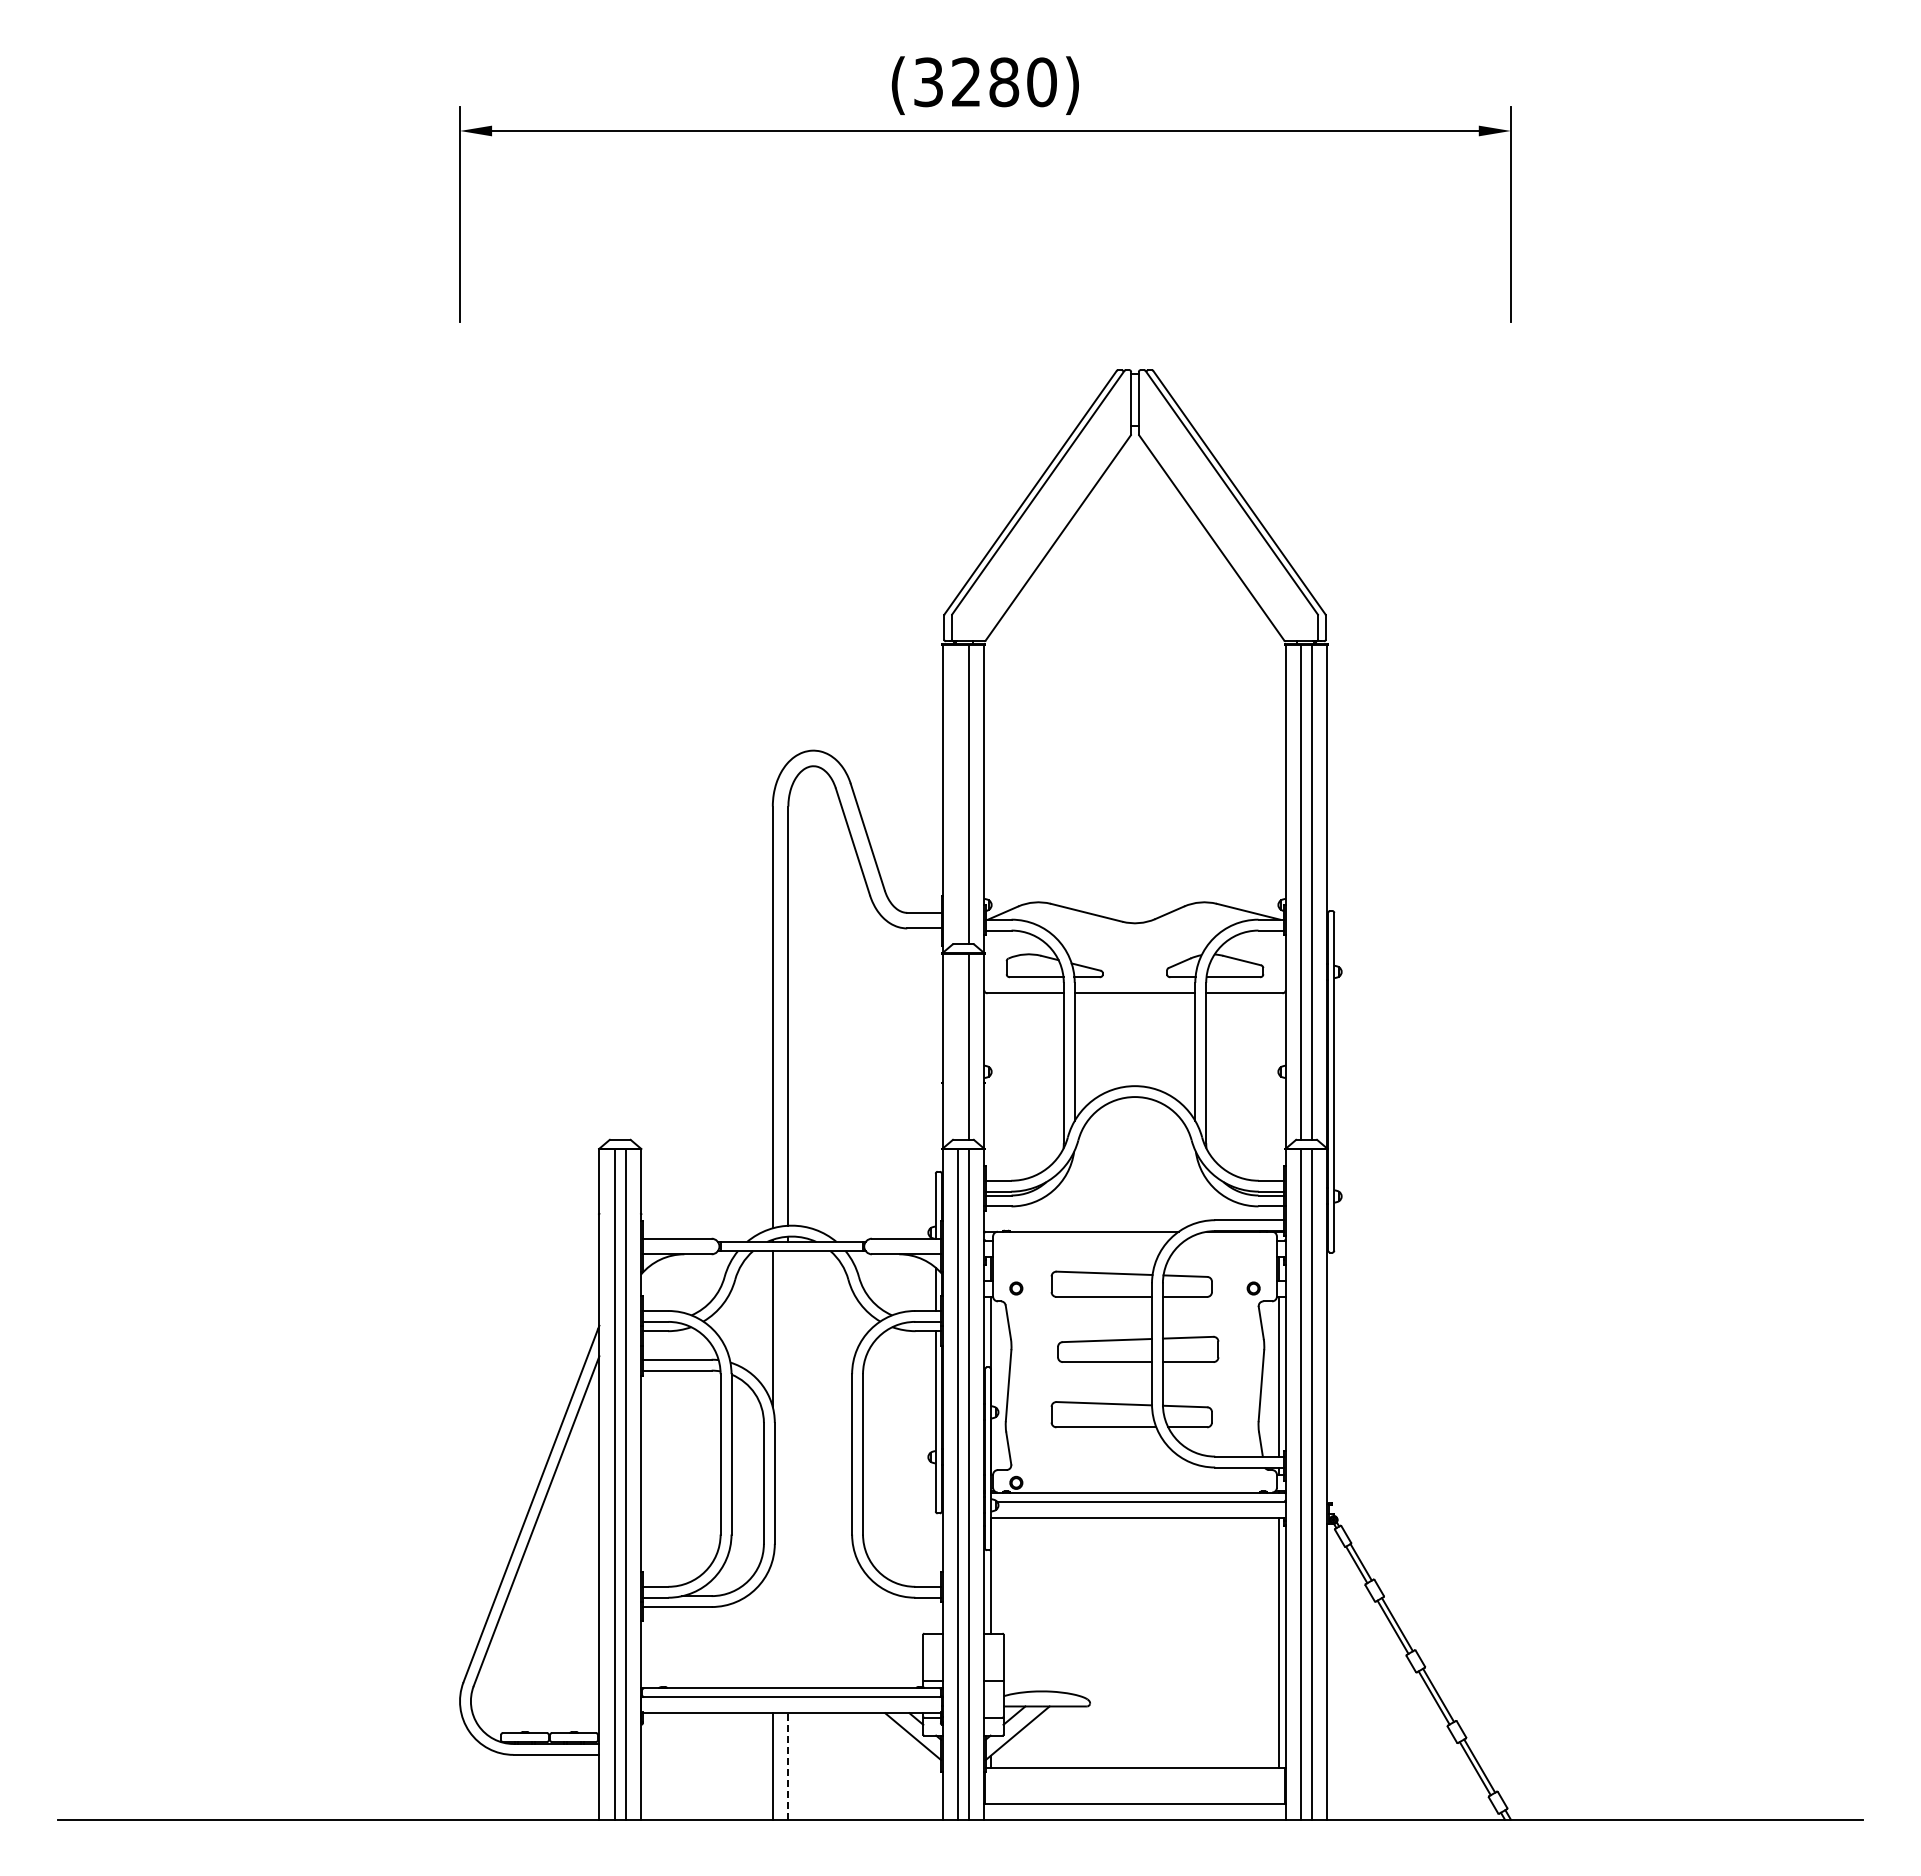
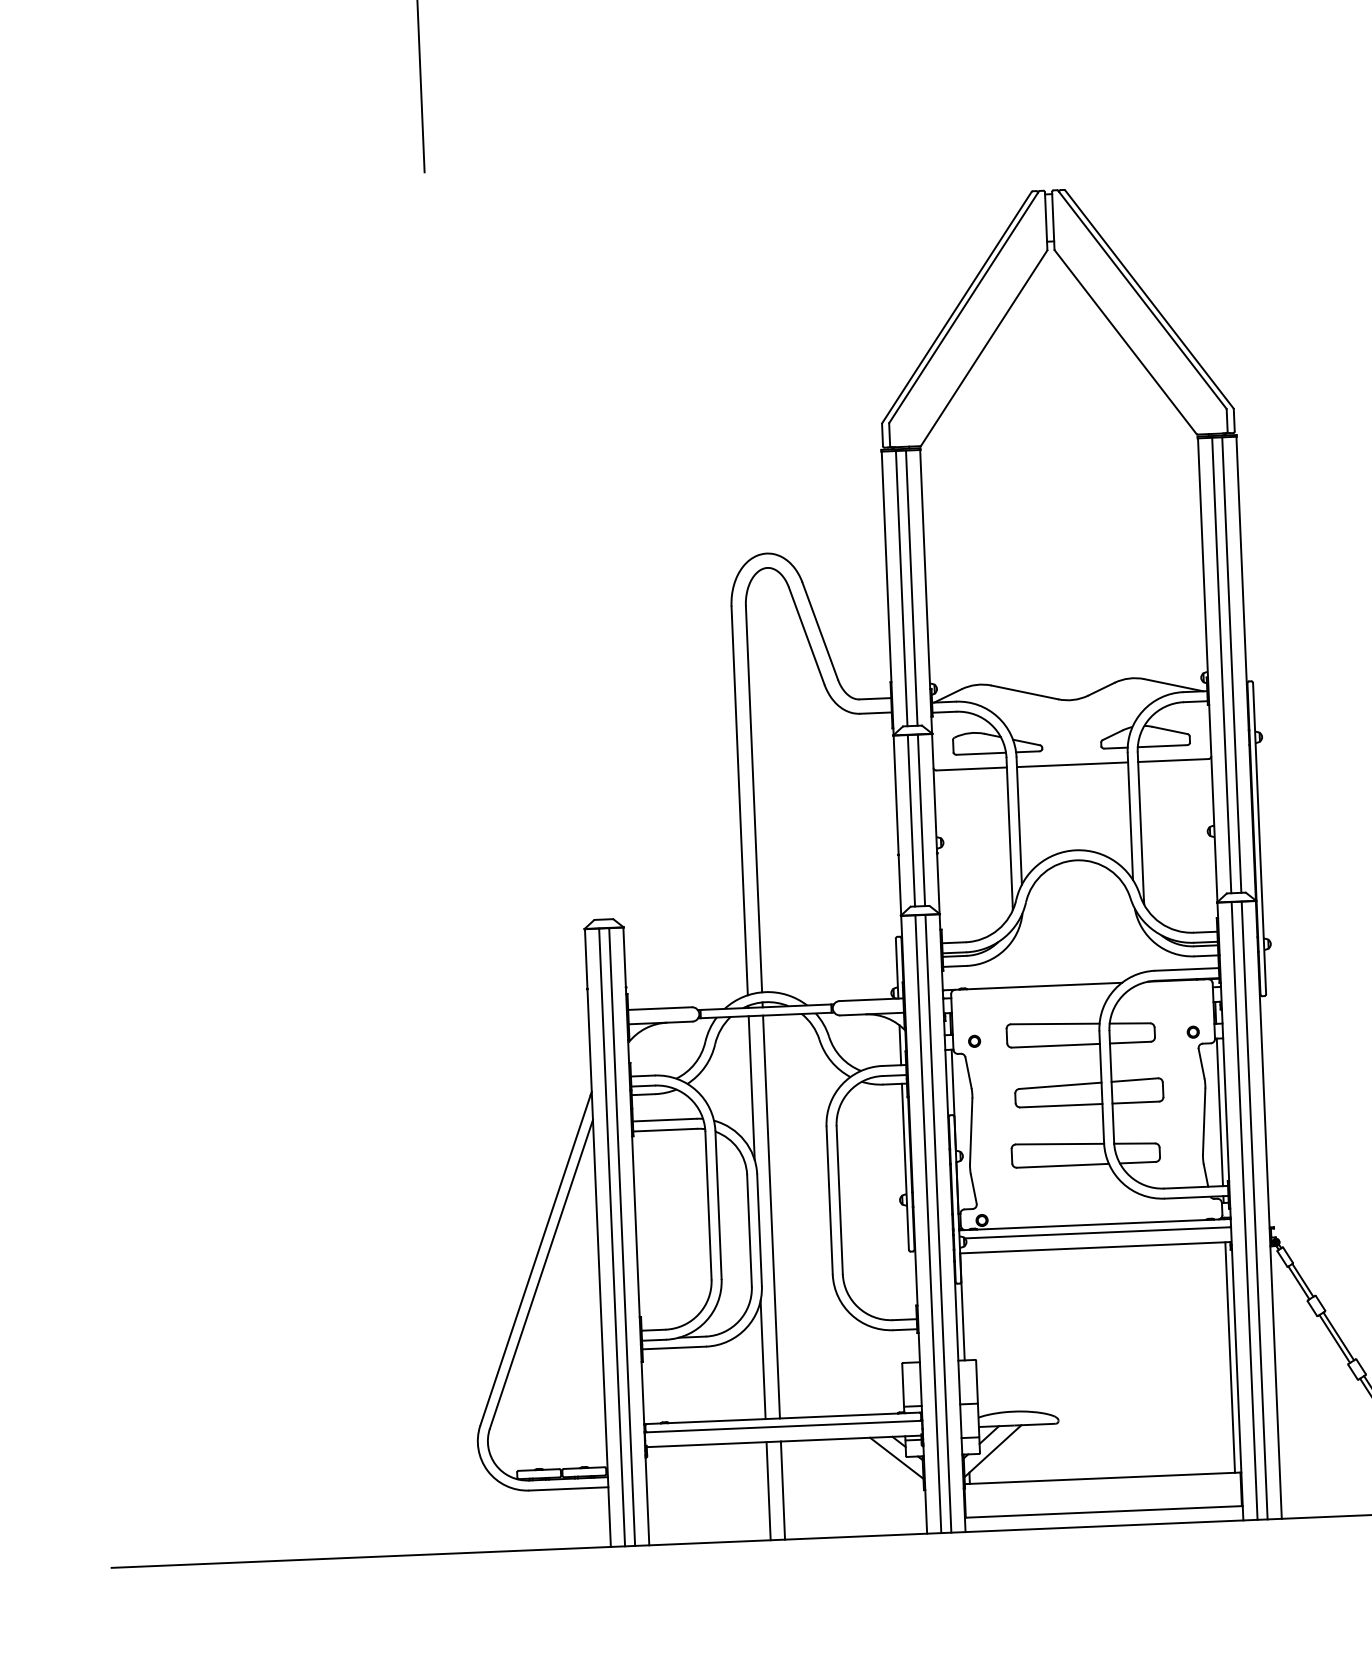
line: (957, 794) -> (901, 588), added
line: (957, 1046) -> (911, 820), added
line: (788, 1469) -> (771, 1216), added
line: (772, 1623) -> (762, 1359), added
line: (788, 1765) -> (783, 1489), dashed -> solid

